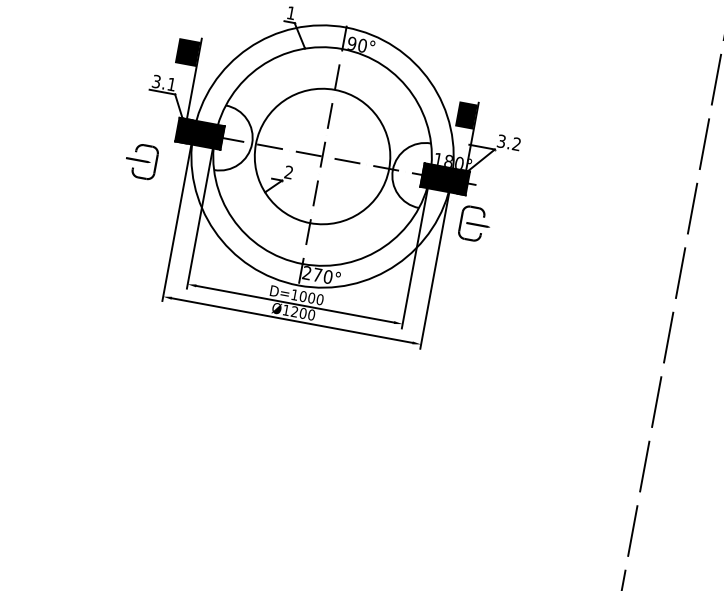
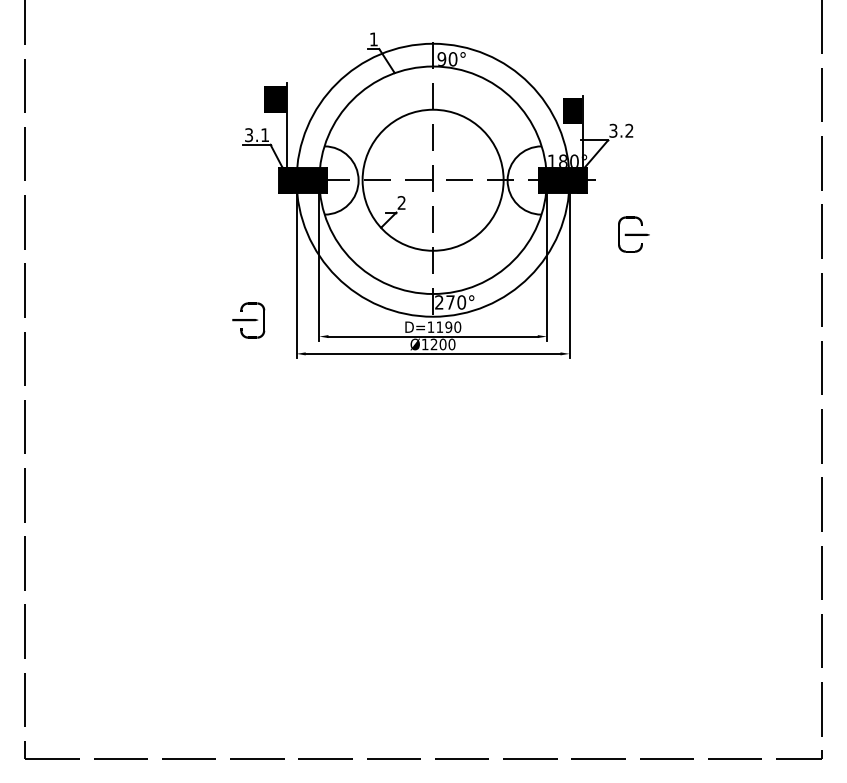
part: (141, 161) -> (248, 320), moved
part: (474, 224) -> (633, 234), moved
text: (307, 296) -> (444, 326), D=1000 -> D=1190

